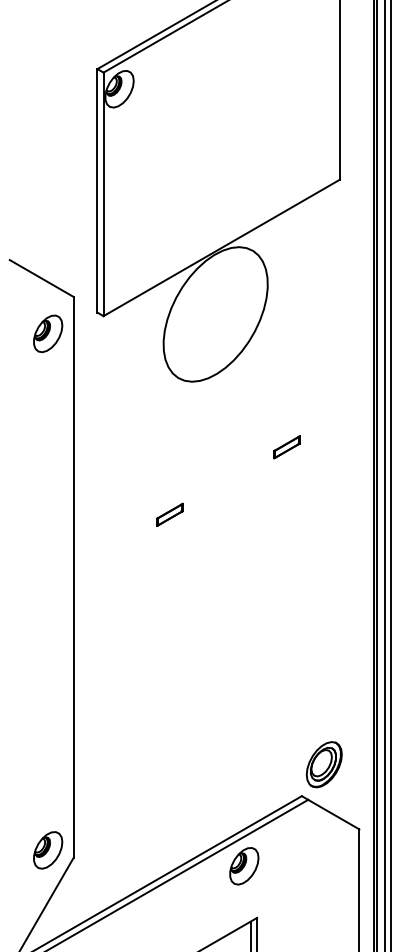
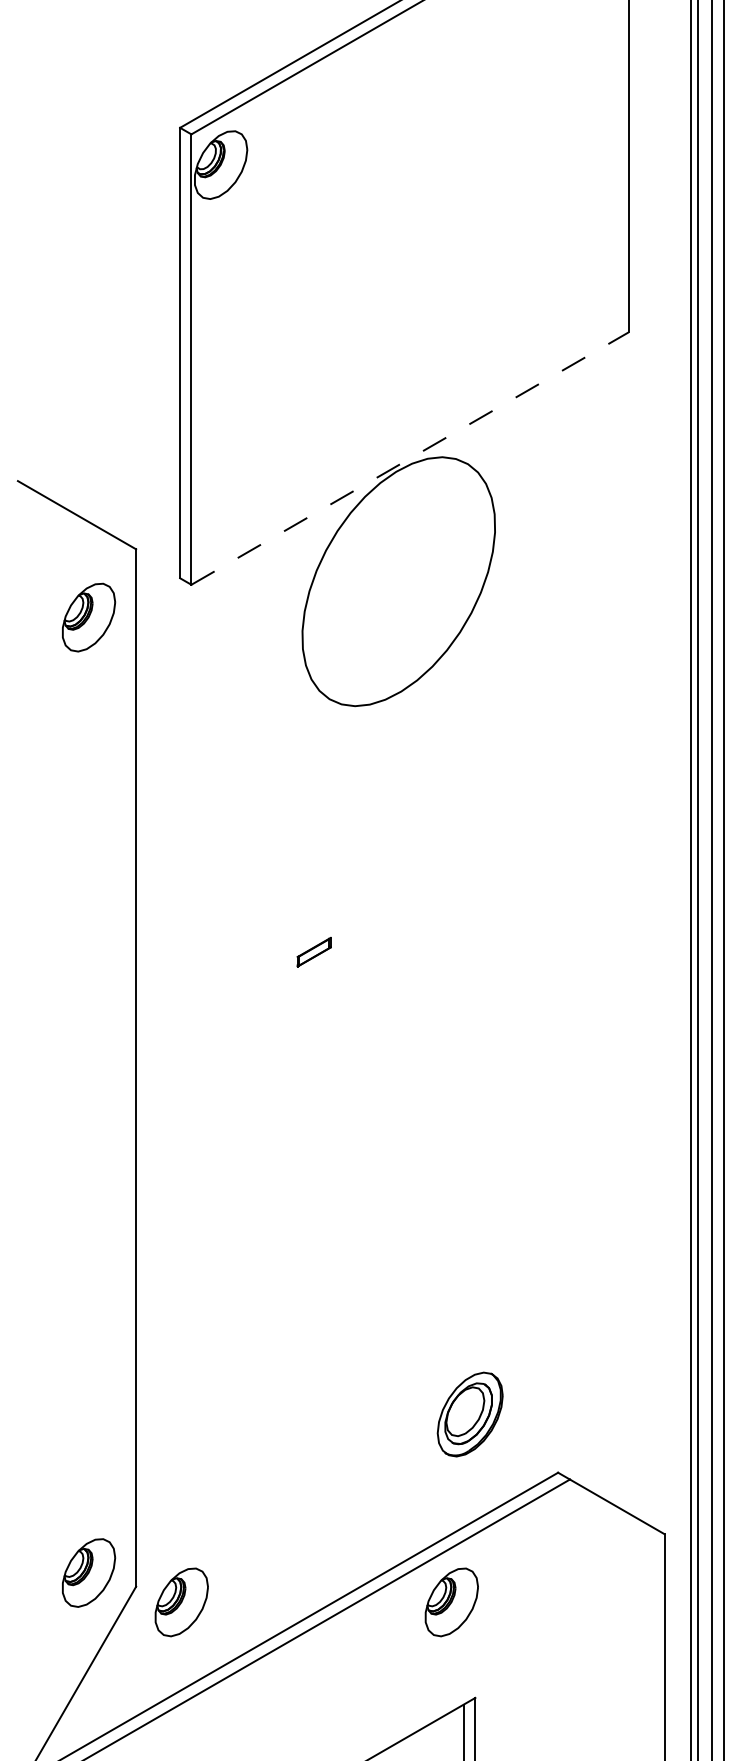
line: (221, 247) -> (409, 457), solid -> dashed
part: (286, 447) -> (529, 827), removed
part: (169, 514) -> (313, 951), size x0.7
part: (323, 764) -> (468, 1414), moved
part: (98, 866) -> (182, 1602), added

